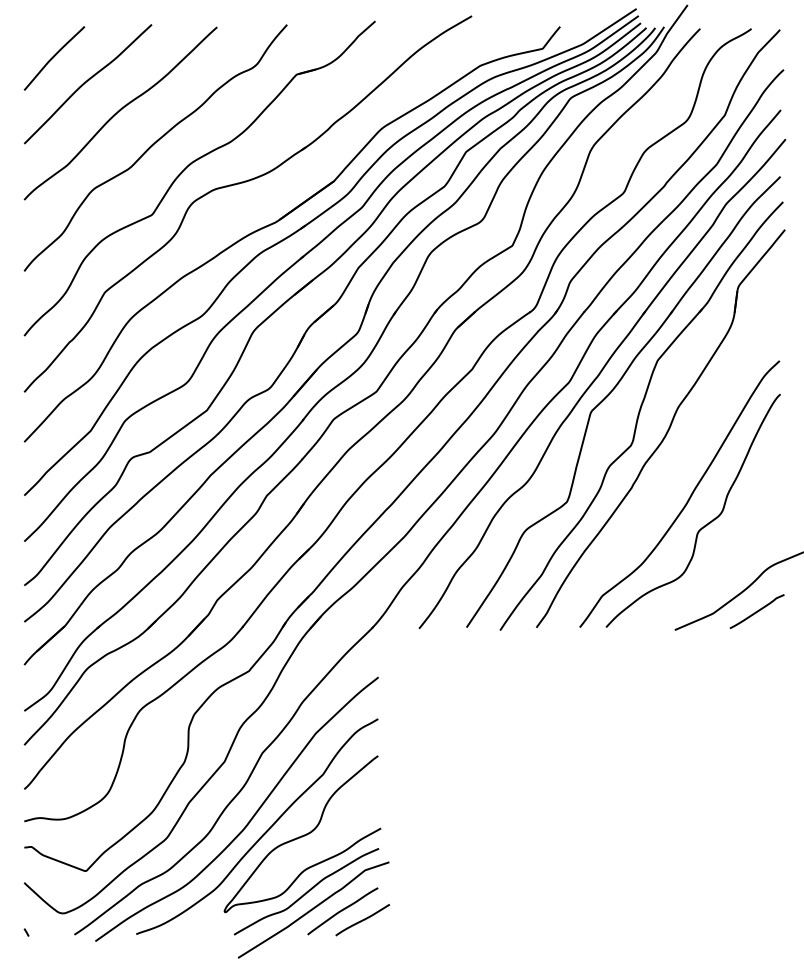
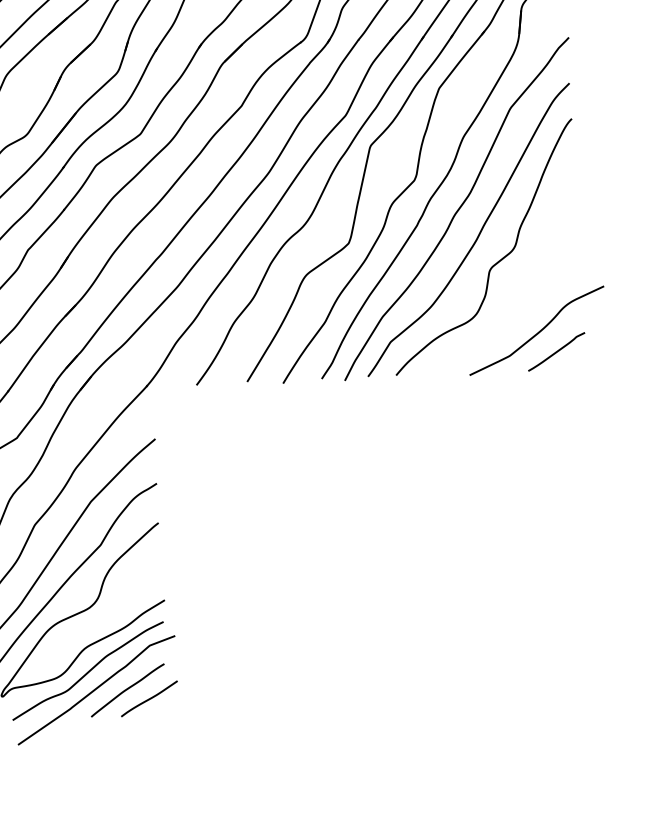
curve: (670, 473) -> (457, 208), added

